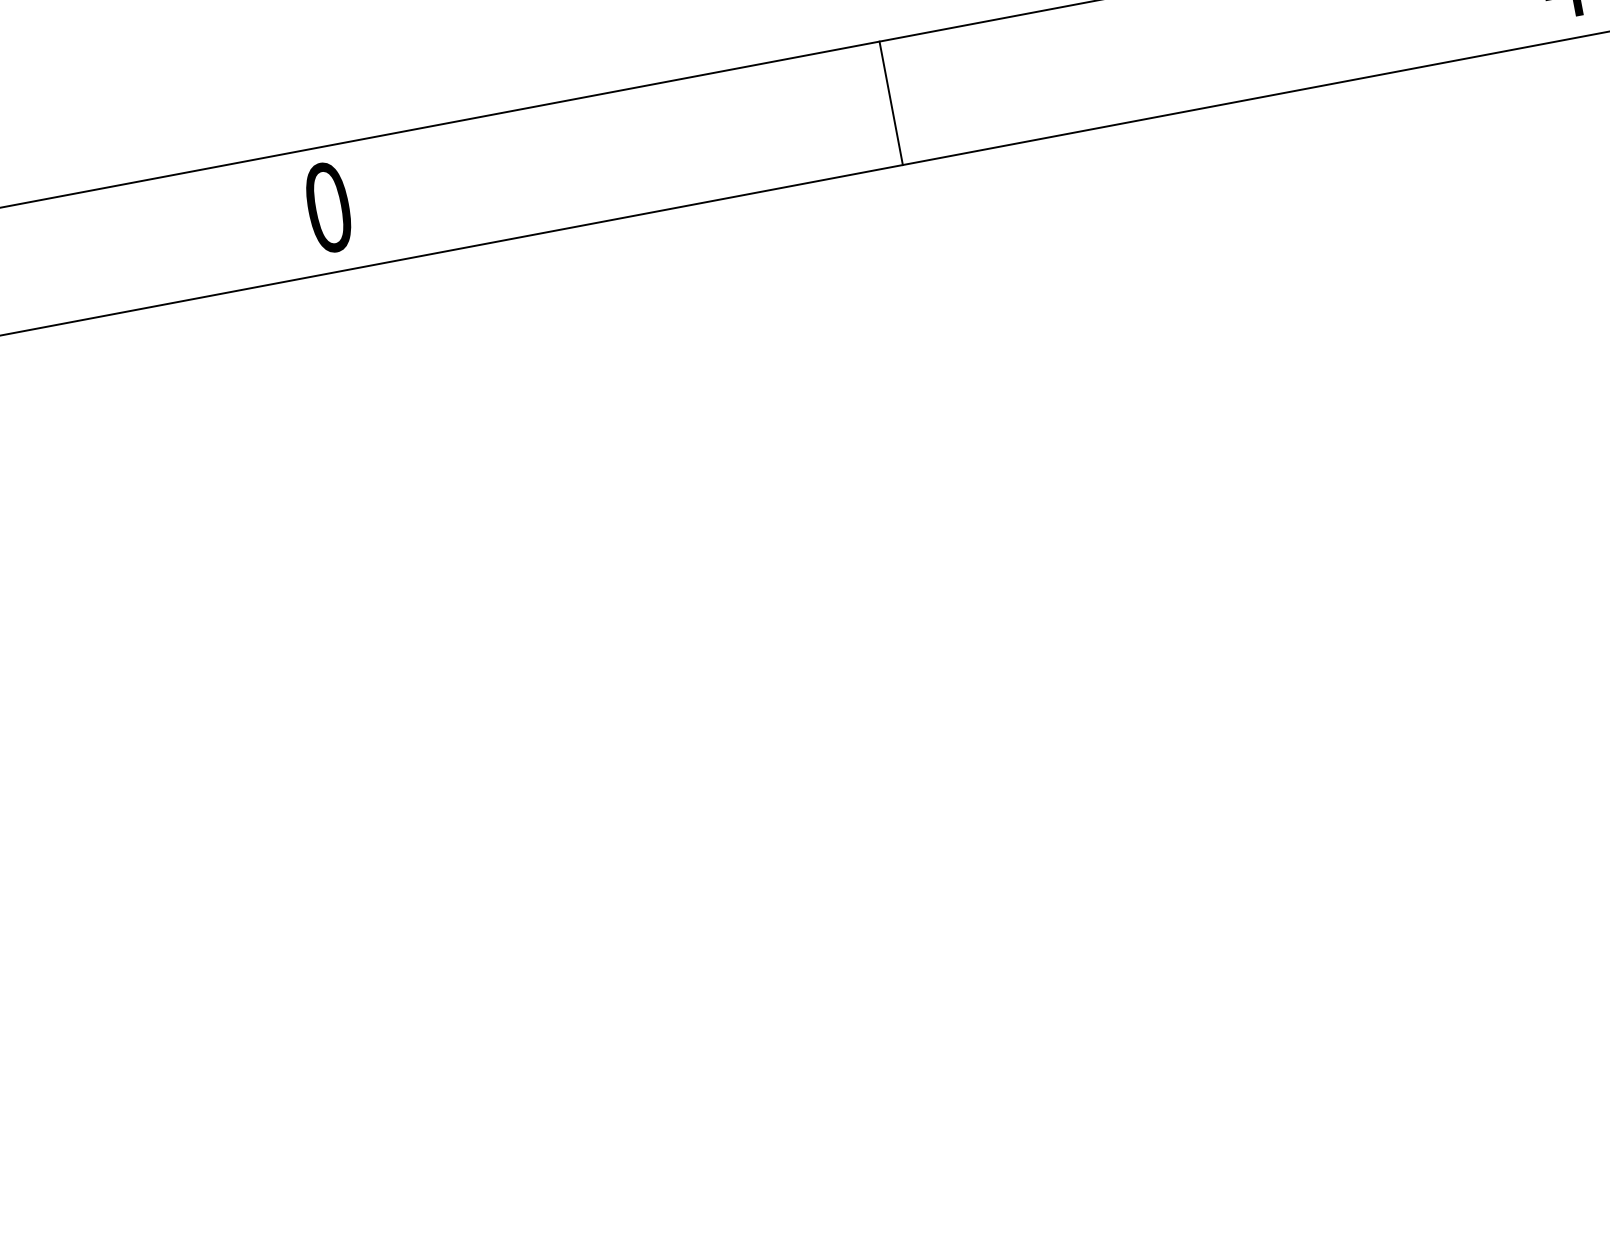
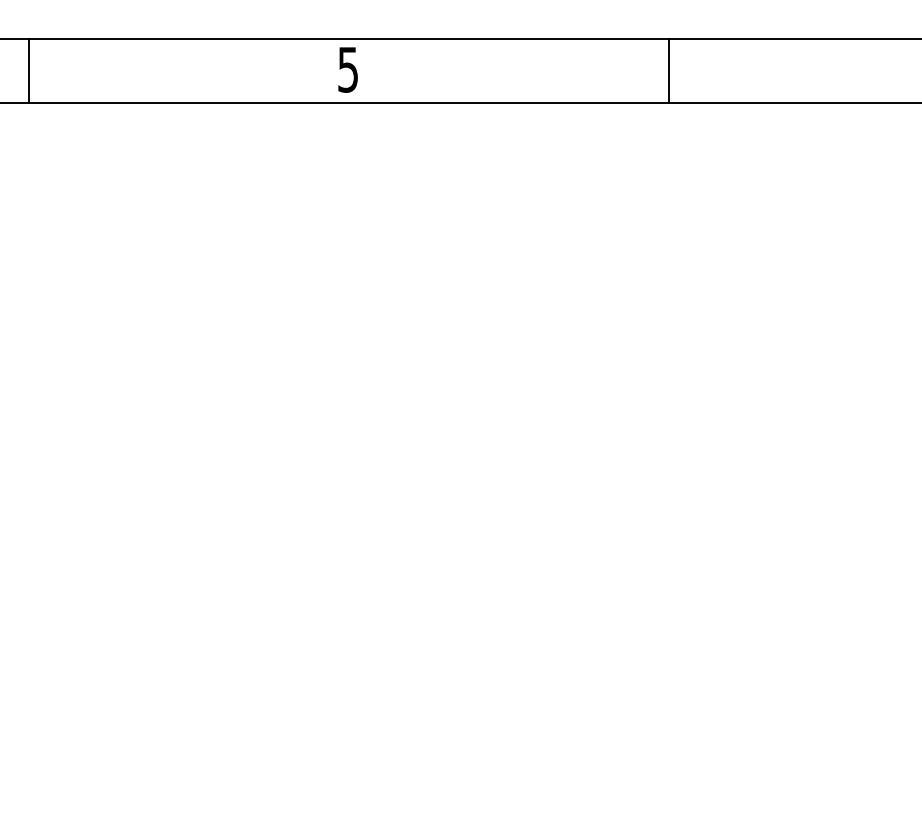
line: (891, 102) -> (668, 70), moved
text: (328, 206) -> (348, 69), 0 -> 5

